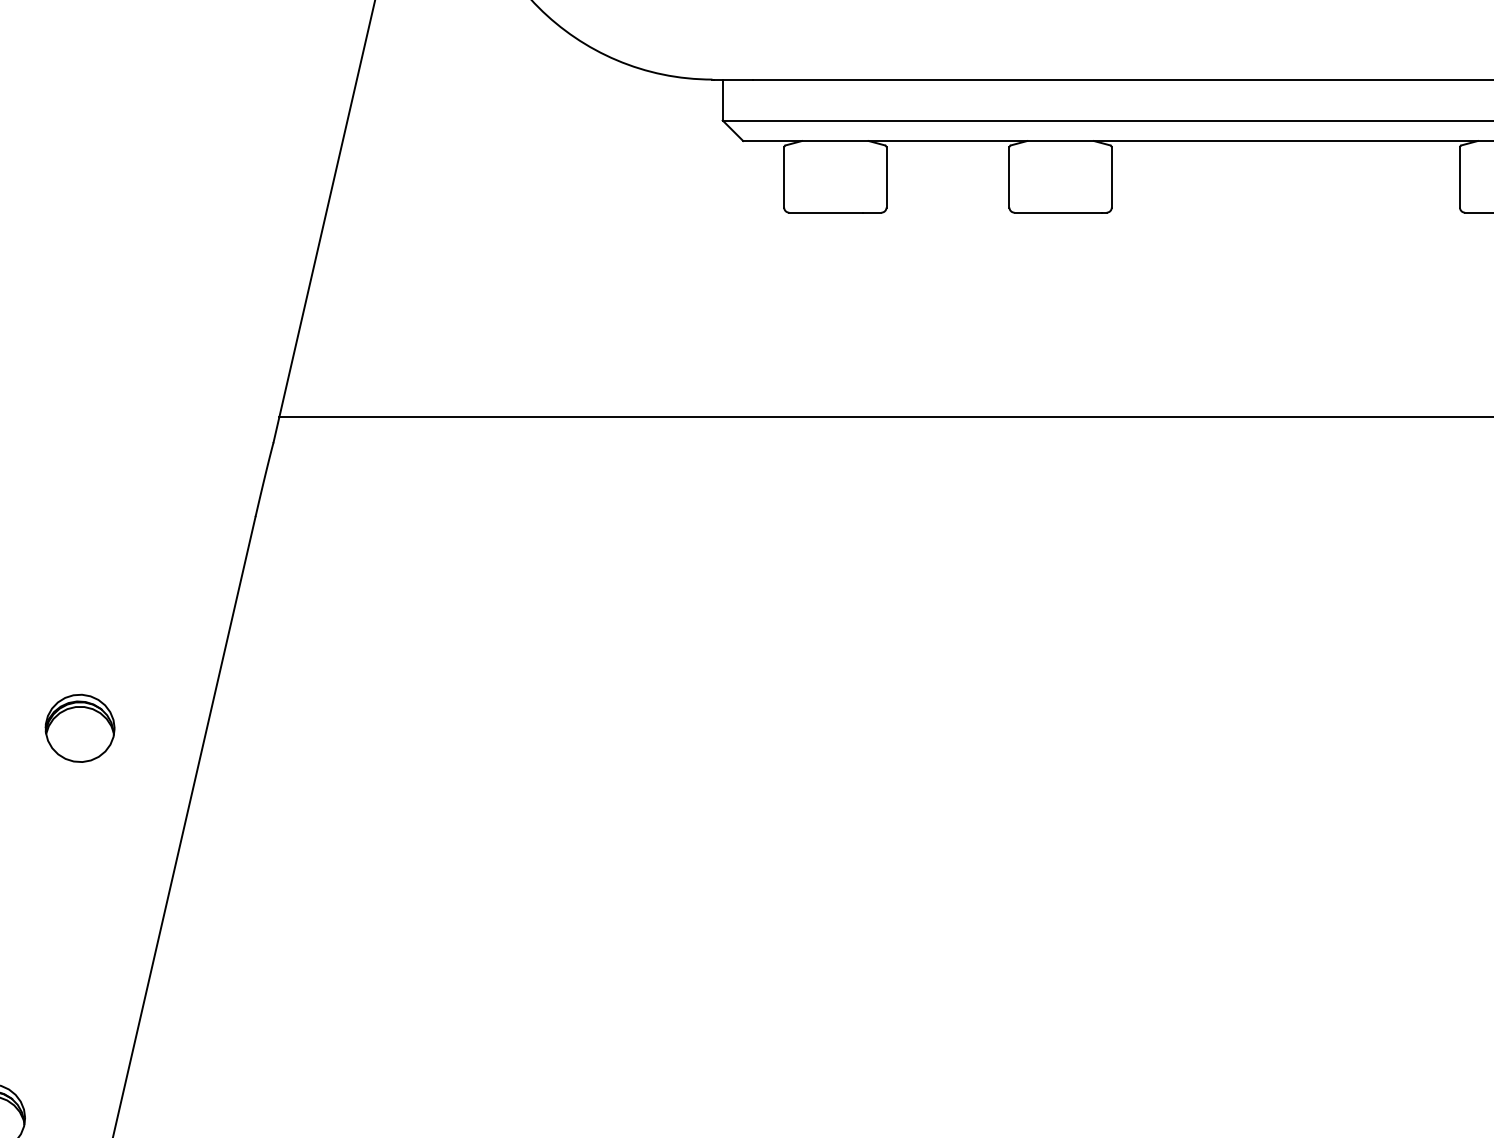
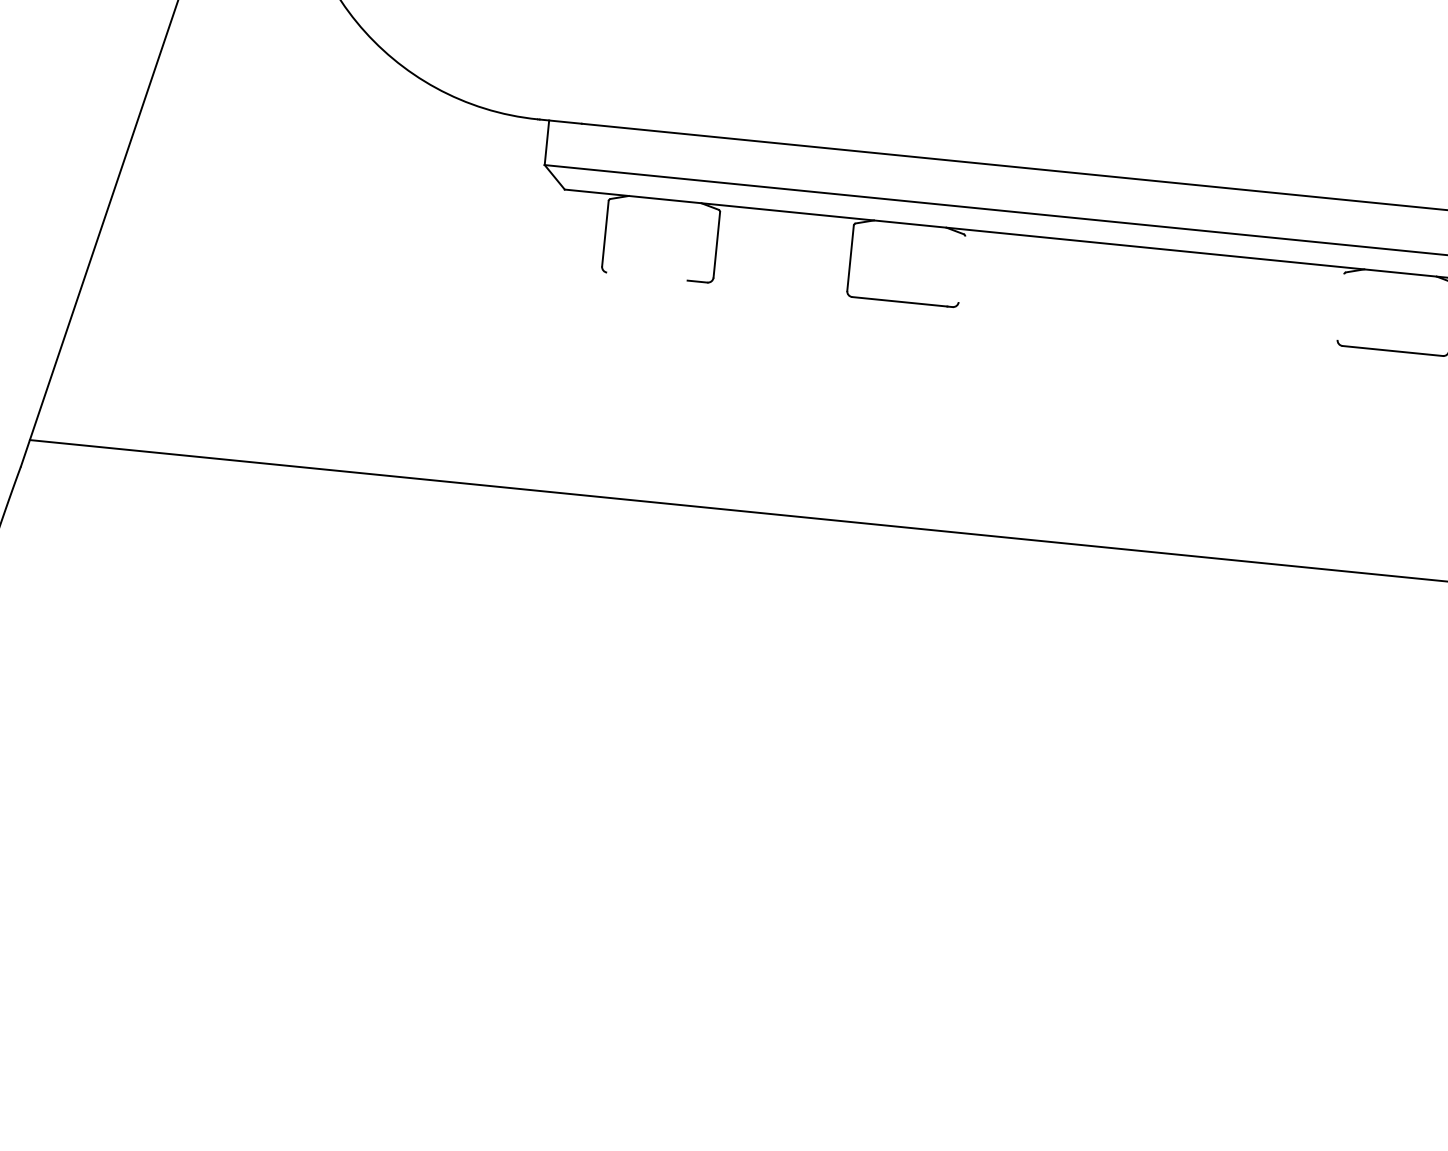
line: (1111, 177) -> (961, 269), removed
line: (1459, 177) -> (1340, 307), removed
line: (826, 212) -> (647, 276), removed

